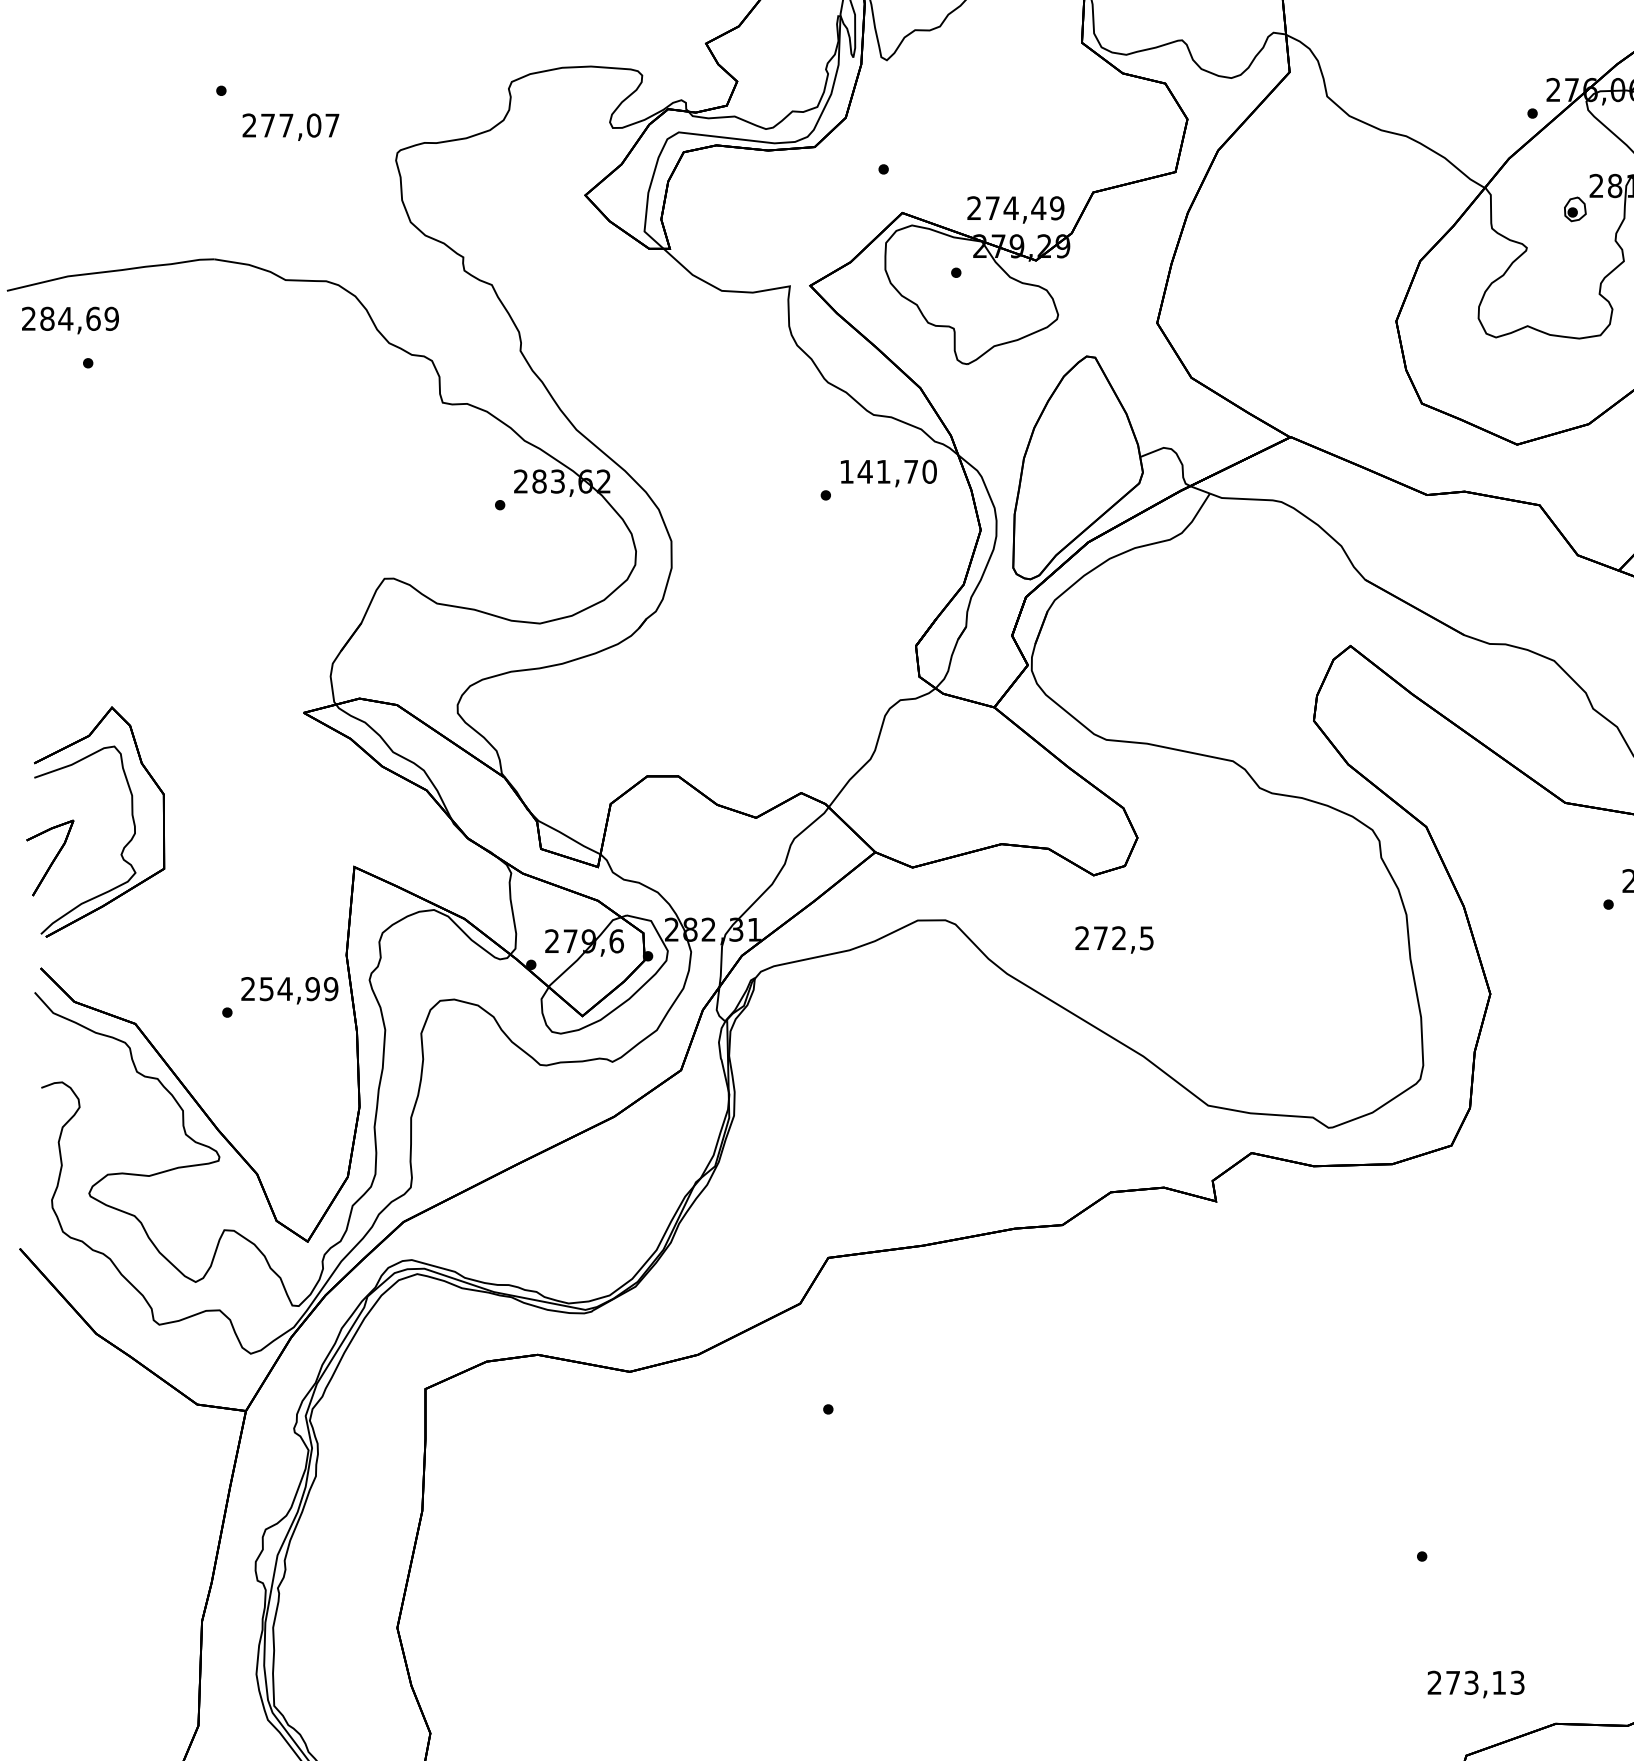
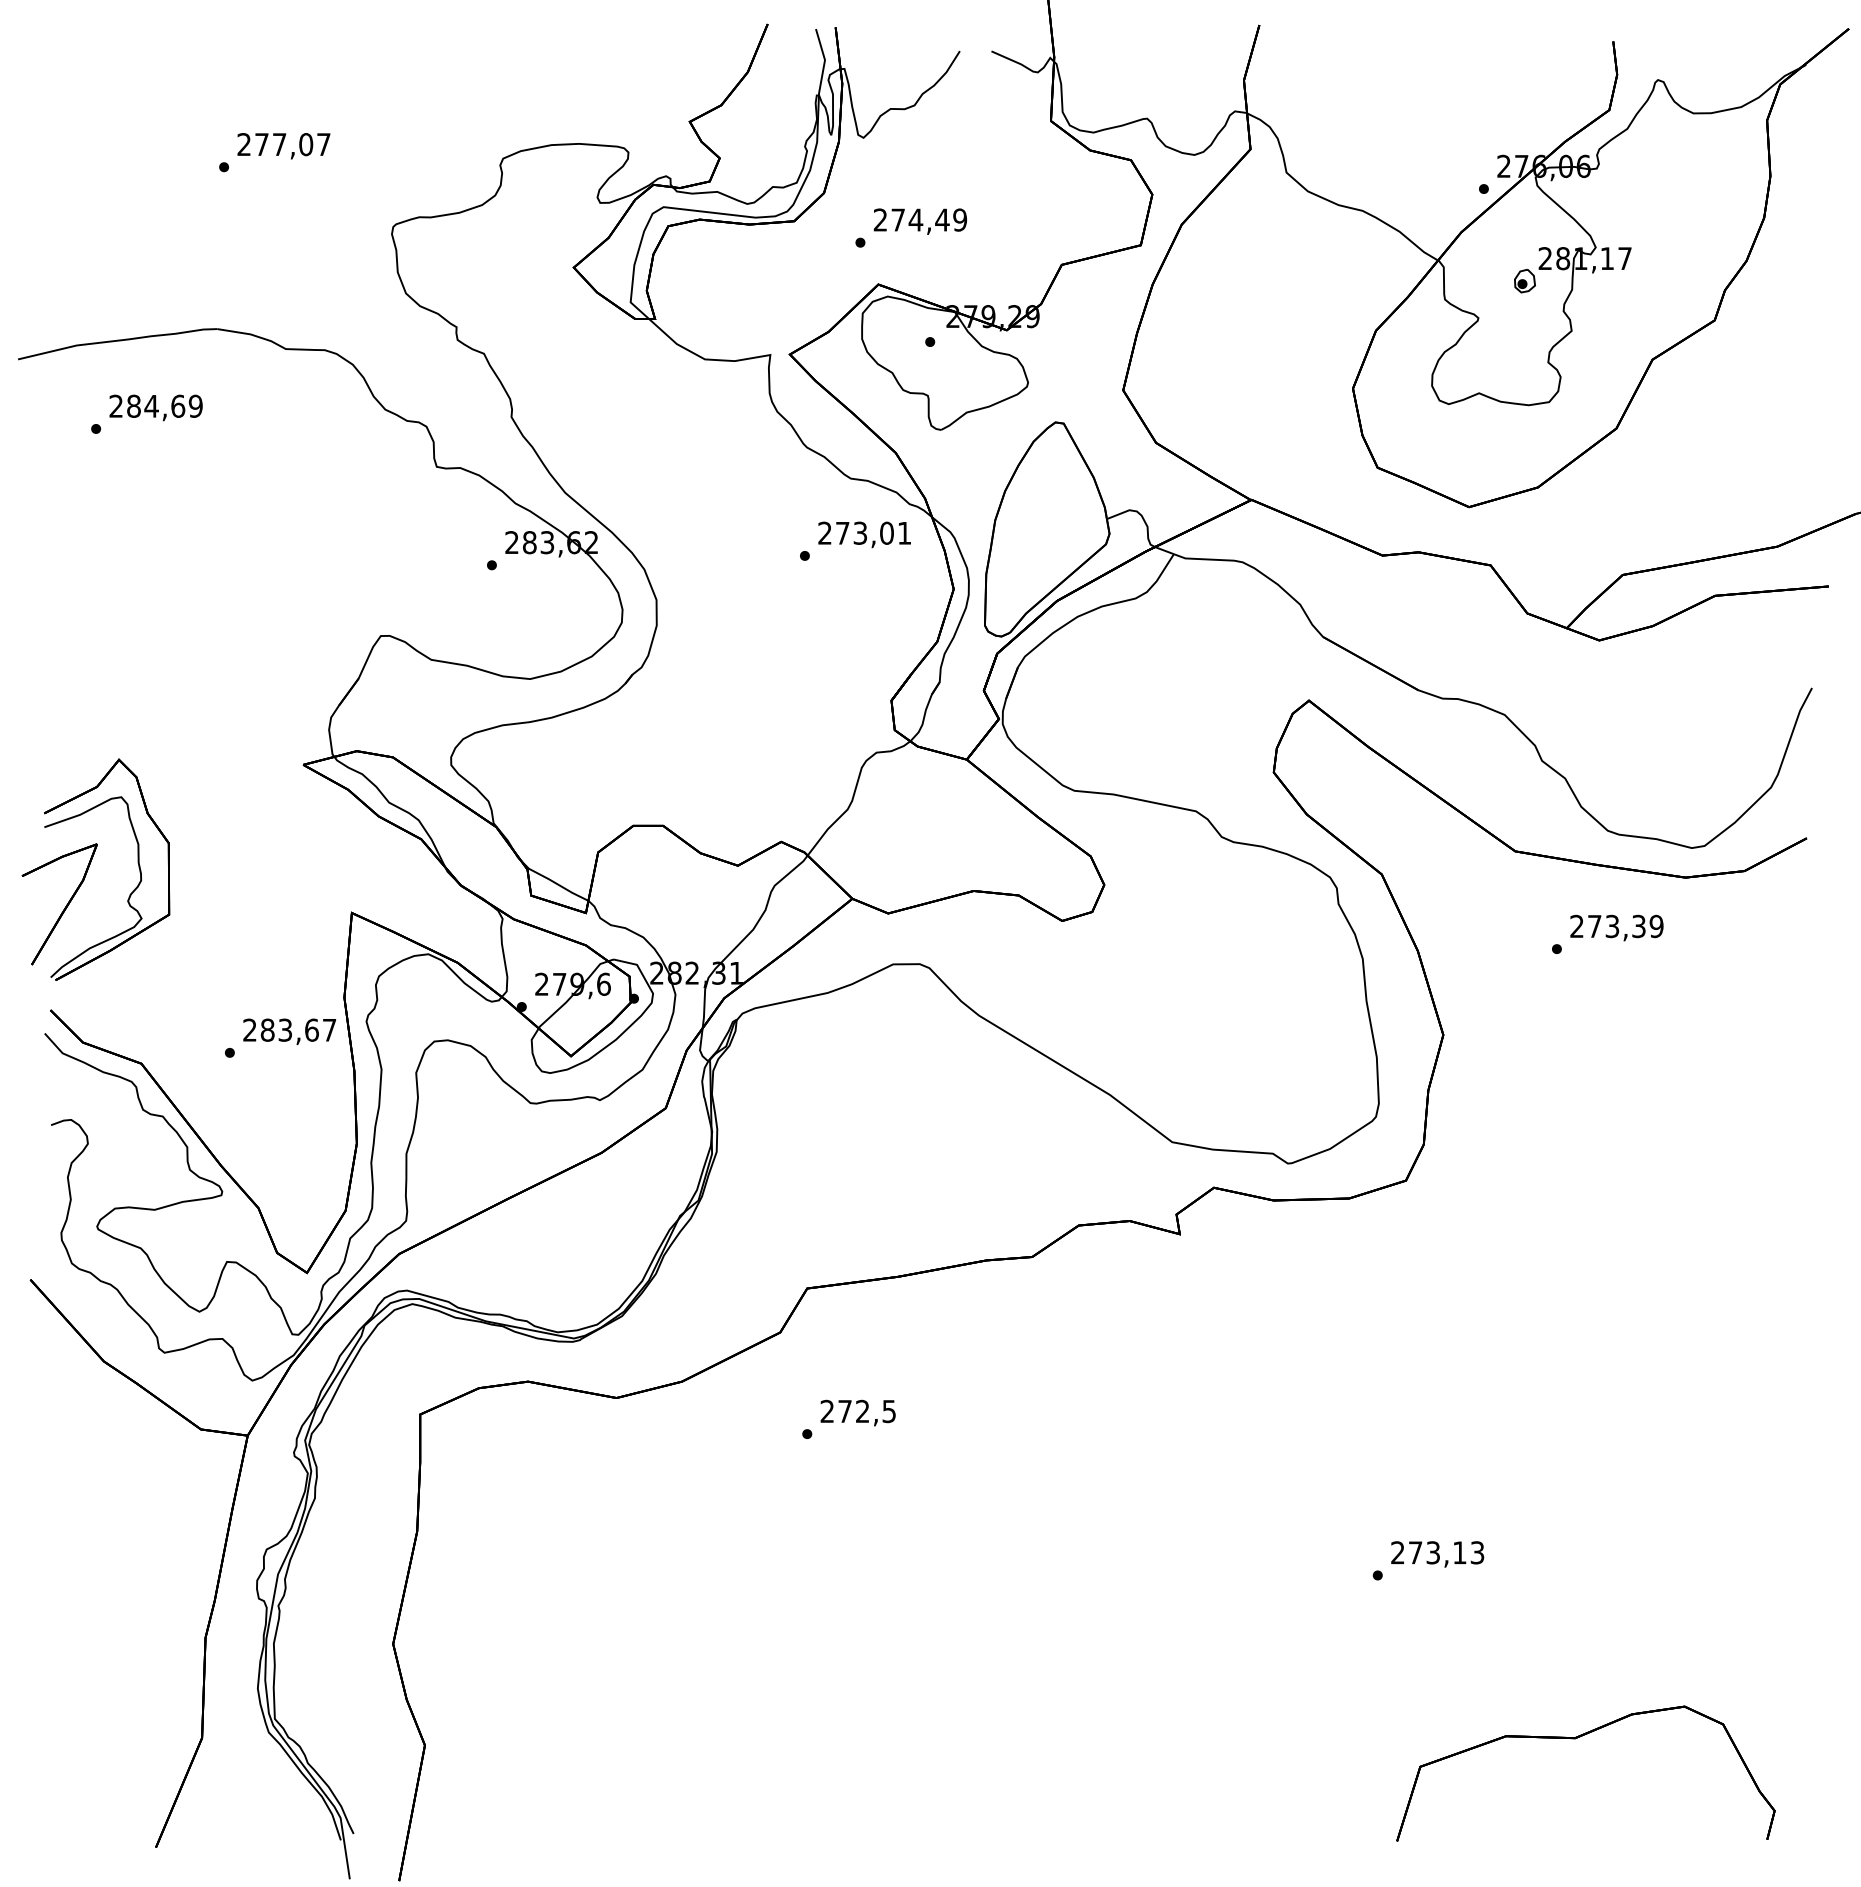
text: (290, 127) -> (283, 146), moved
text: (1014, 209) -> (919, 221), moved
text: (69, 320) -> (155, 407), moved
text: (887, 471) -> (864, 532), 141,70 -> 273,01
part: (50, 858) -> (59, 904), size x1.67
text: (1113, 939) -> (857, 1412), moved
text: (298, 988) -> (298, 1029), 254,99 -> 283,67
text: (1475, 1684) -> (1437, 1554), moved

